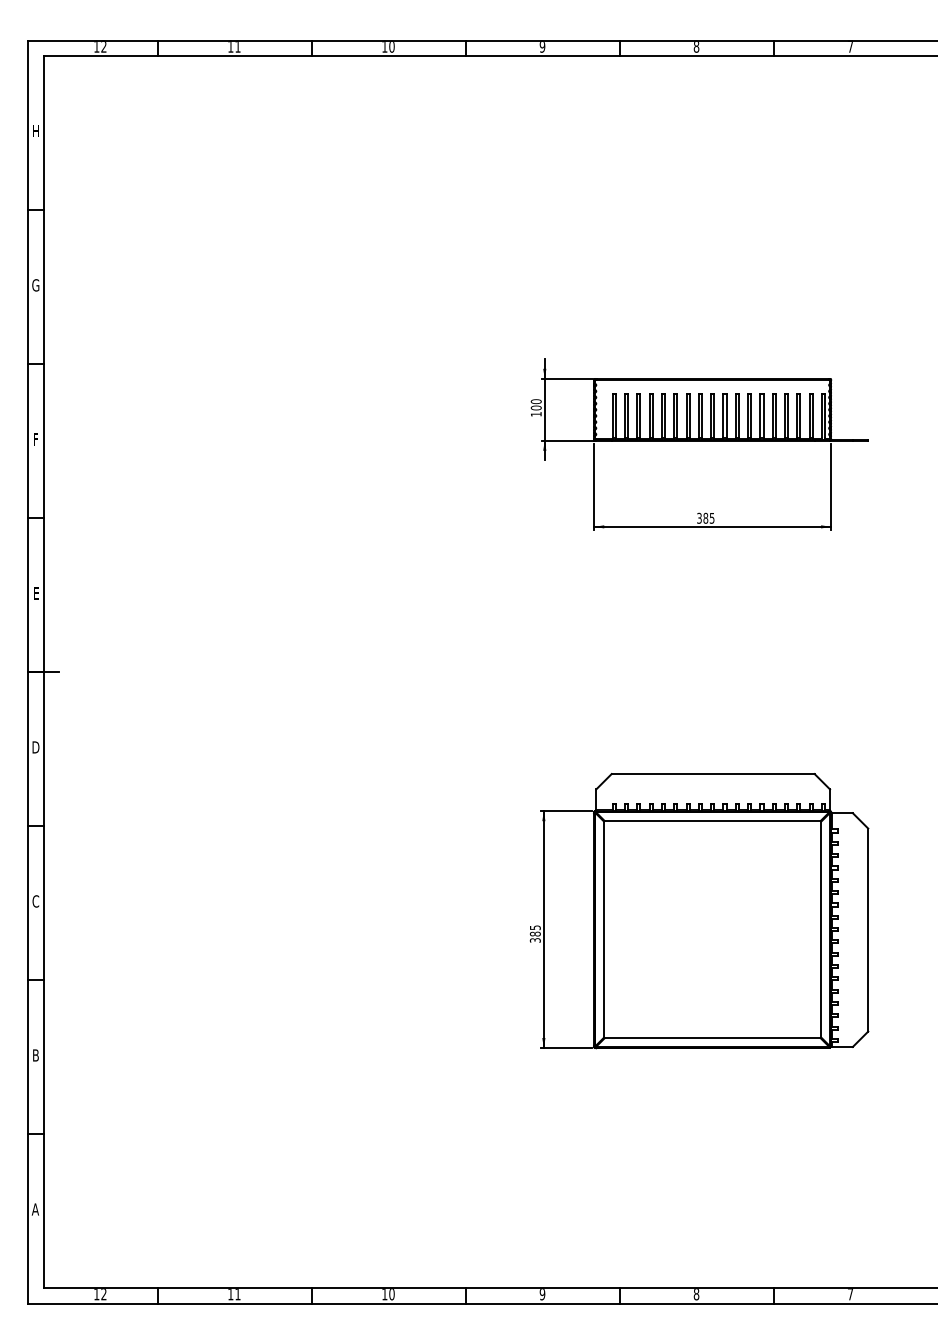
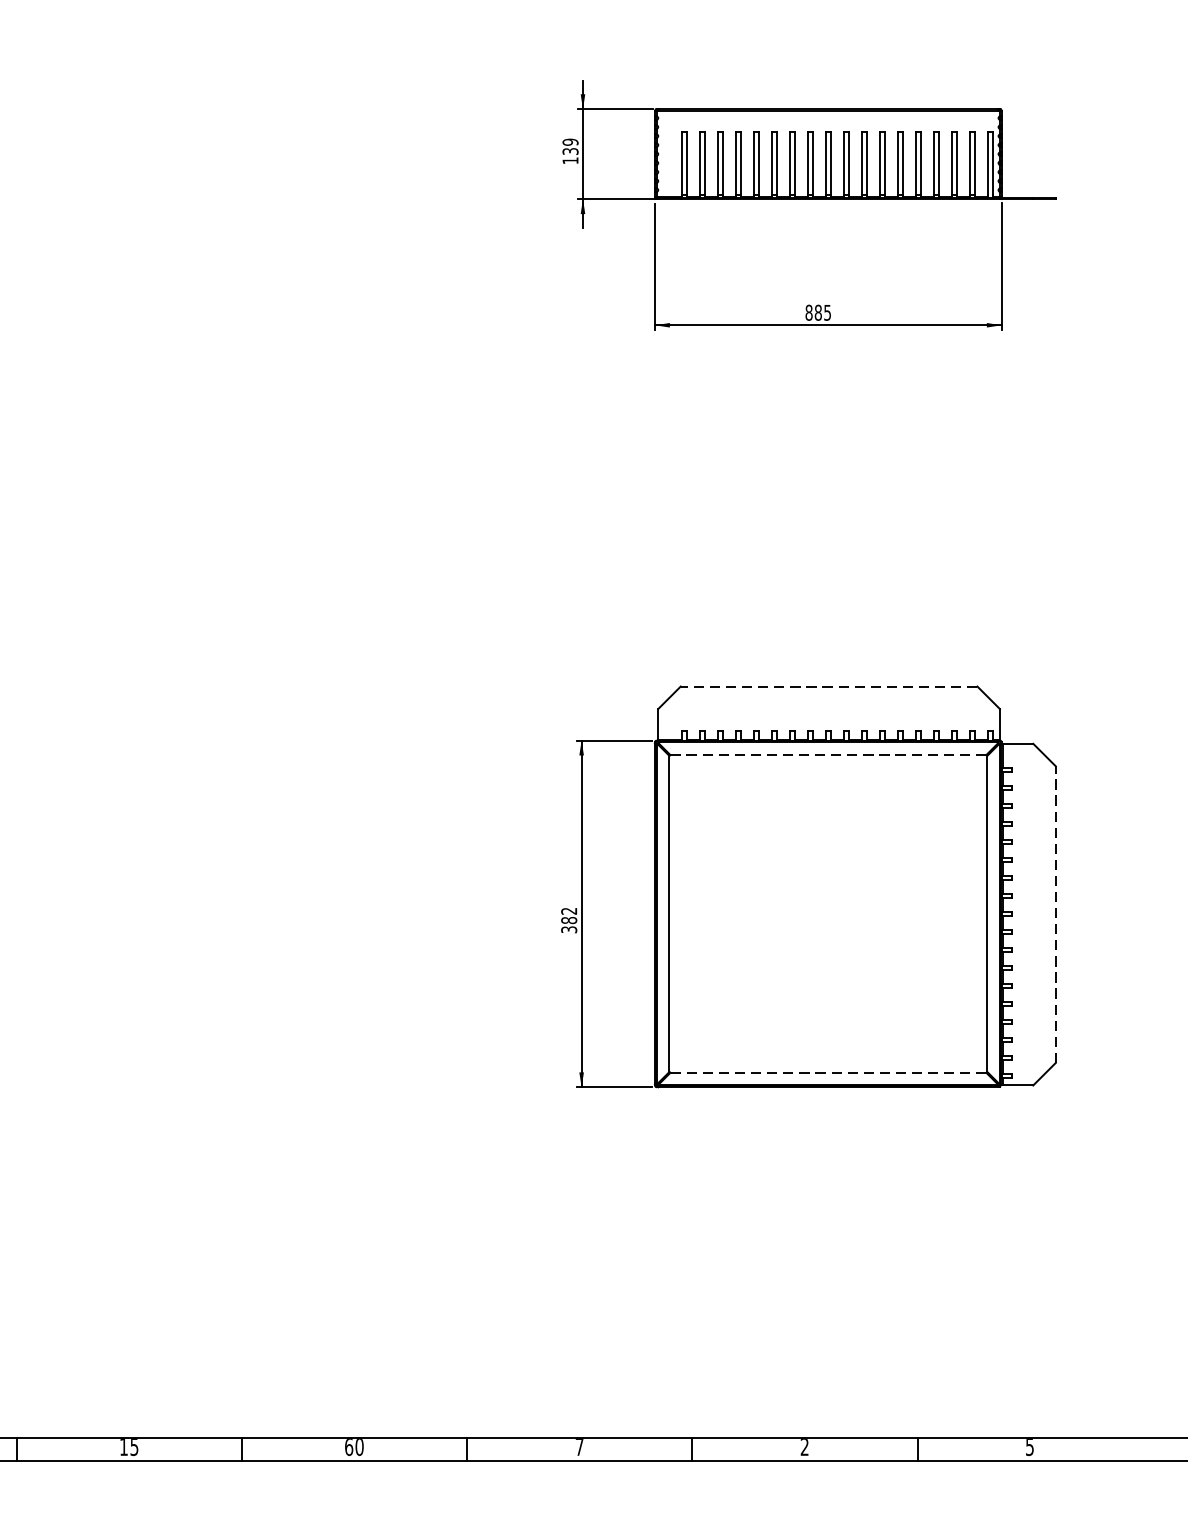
text: (536, 404) -> (570, 146), 100 -> 139
text: (699, 518) -> (809, 313), 385 -> 885
line: (712, 774) -> (828, 687), solid -> dashed
line: (713, 820) -> (829, 754), solid -> dashed
text: (534, 927) -> (567, 910), 385 -> 382
line: (868, 929) -> (1056, 913), solid -> dashed
line: (712, 1038) -> (828, 1073), solid -> dashed
text: (237, 1294) -> (133, 1447), 11 -> 15
text: (384, 1294) -> (348, 1447), 10 -> 60
text: (542, 1294) -> (579, 1447), 9 -> 7
text: (696, 1294) -> (804, 1447), 8 -> 2
text: (850, 1294) -> (1029, 1447), 7 -> 5

